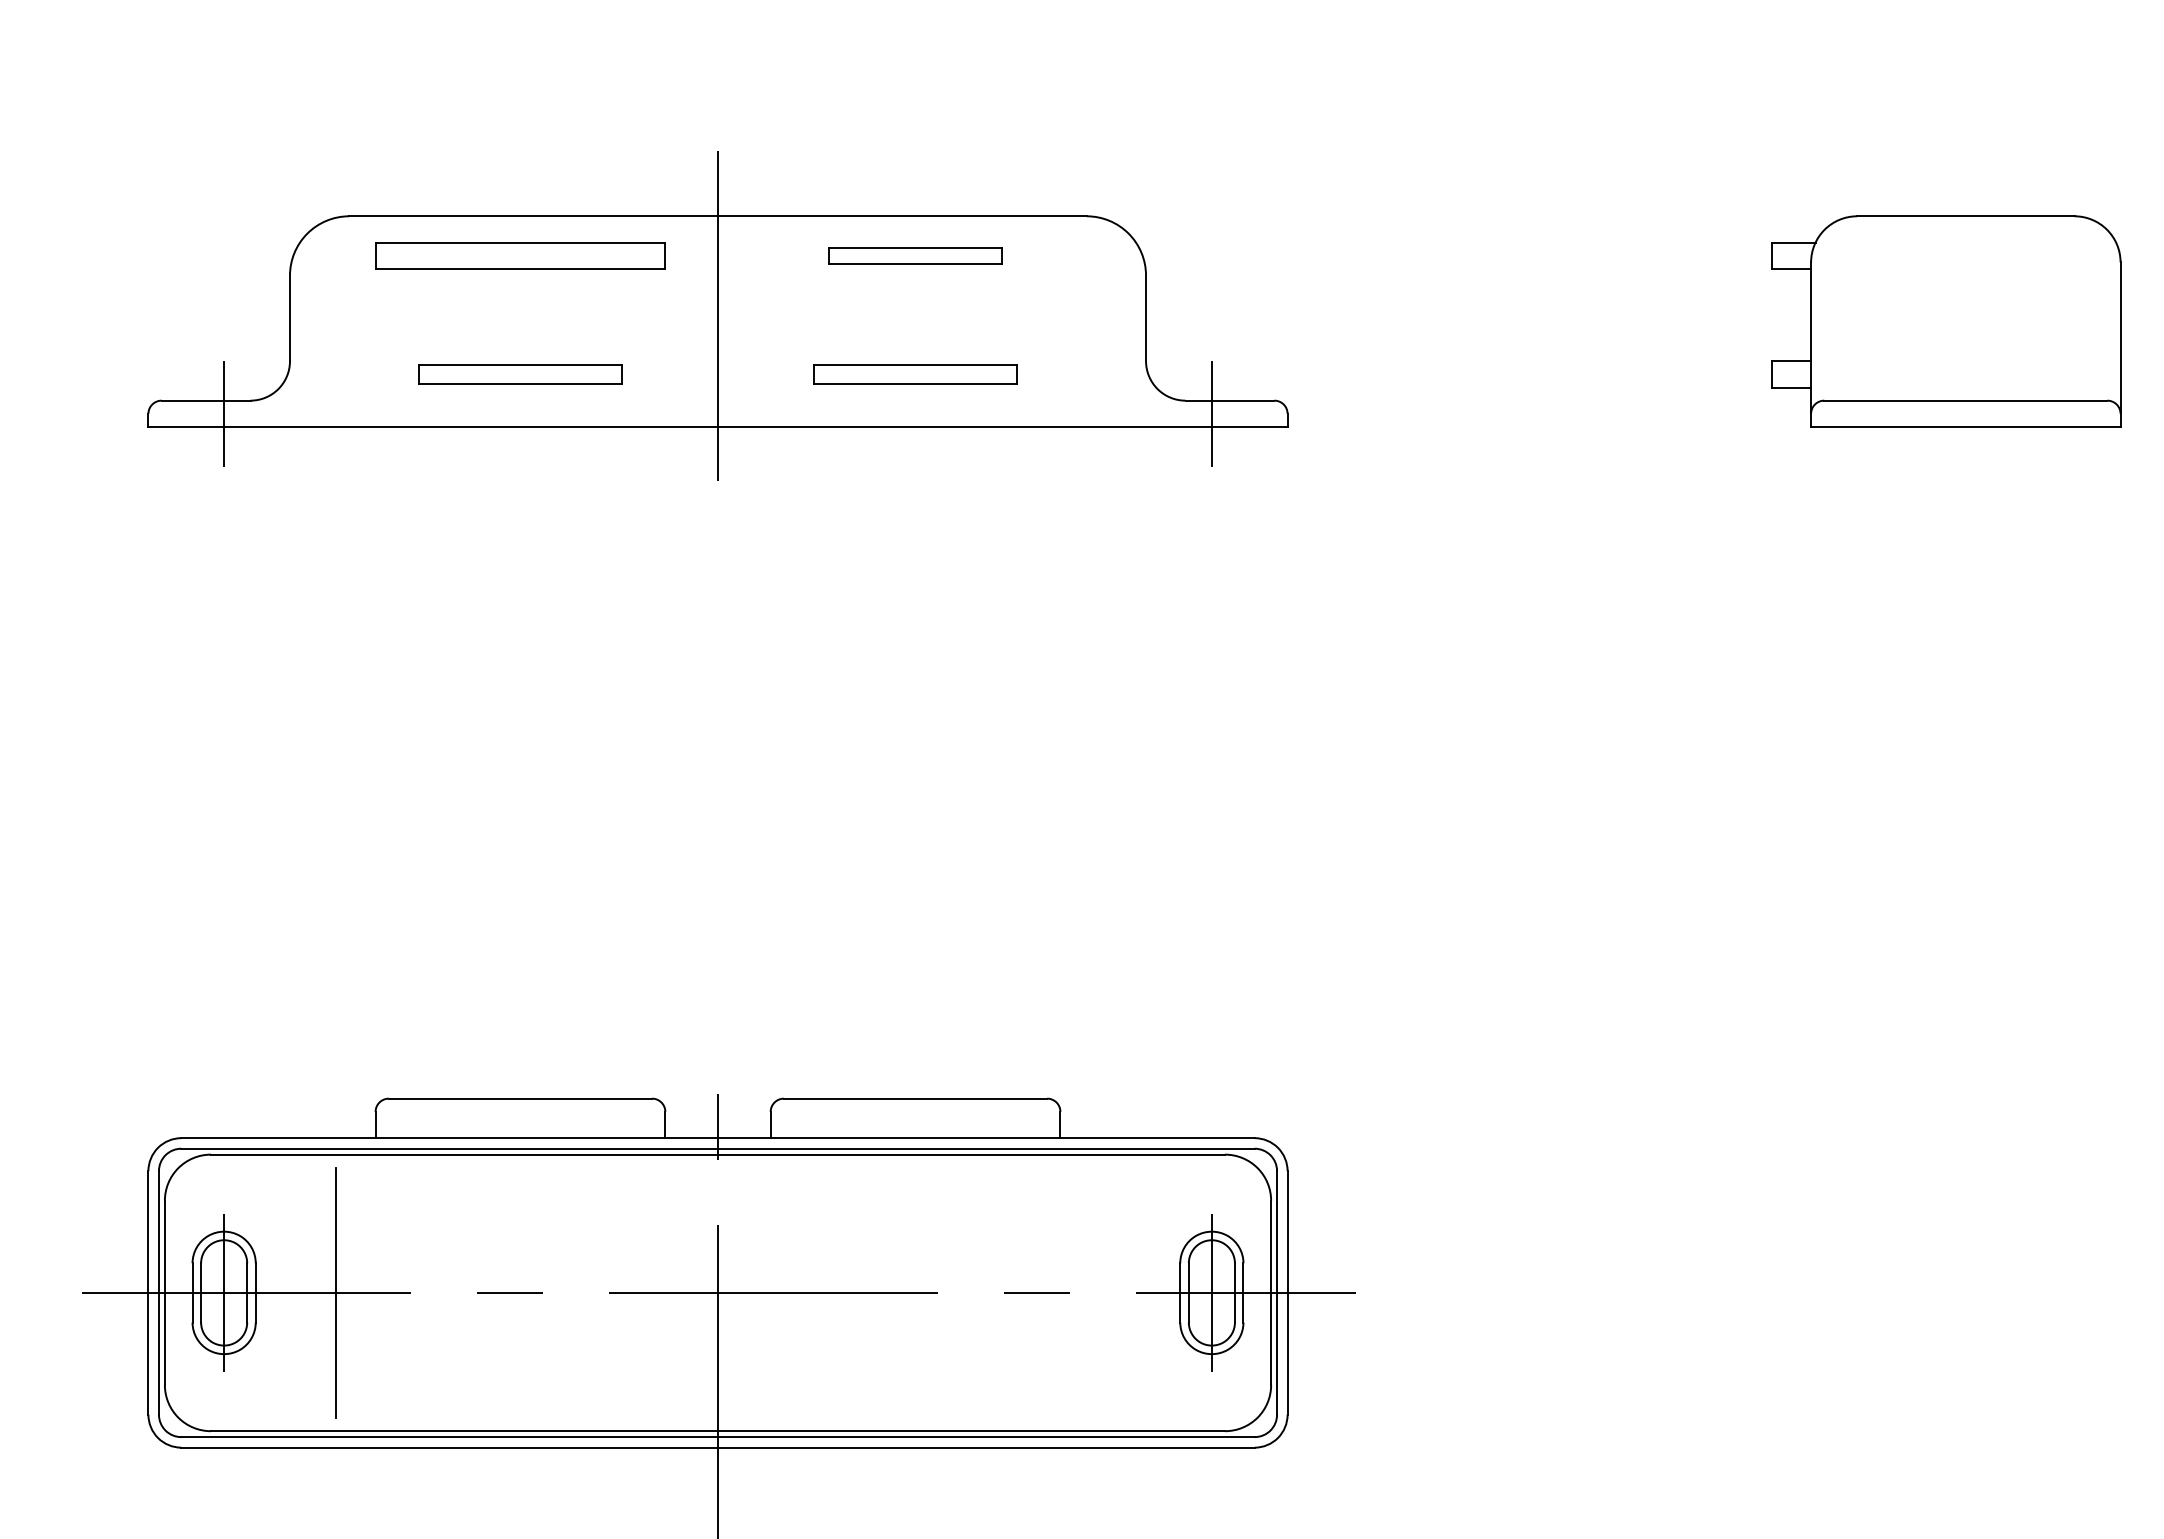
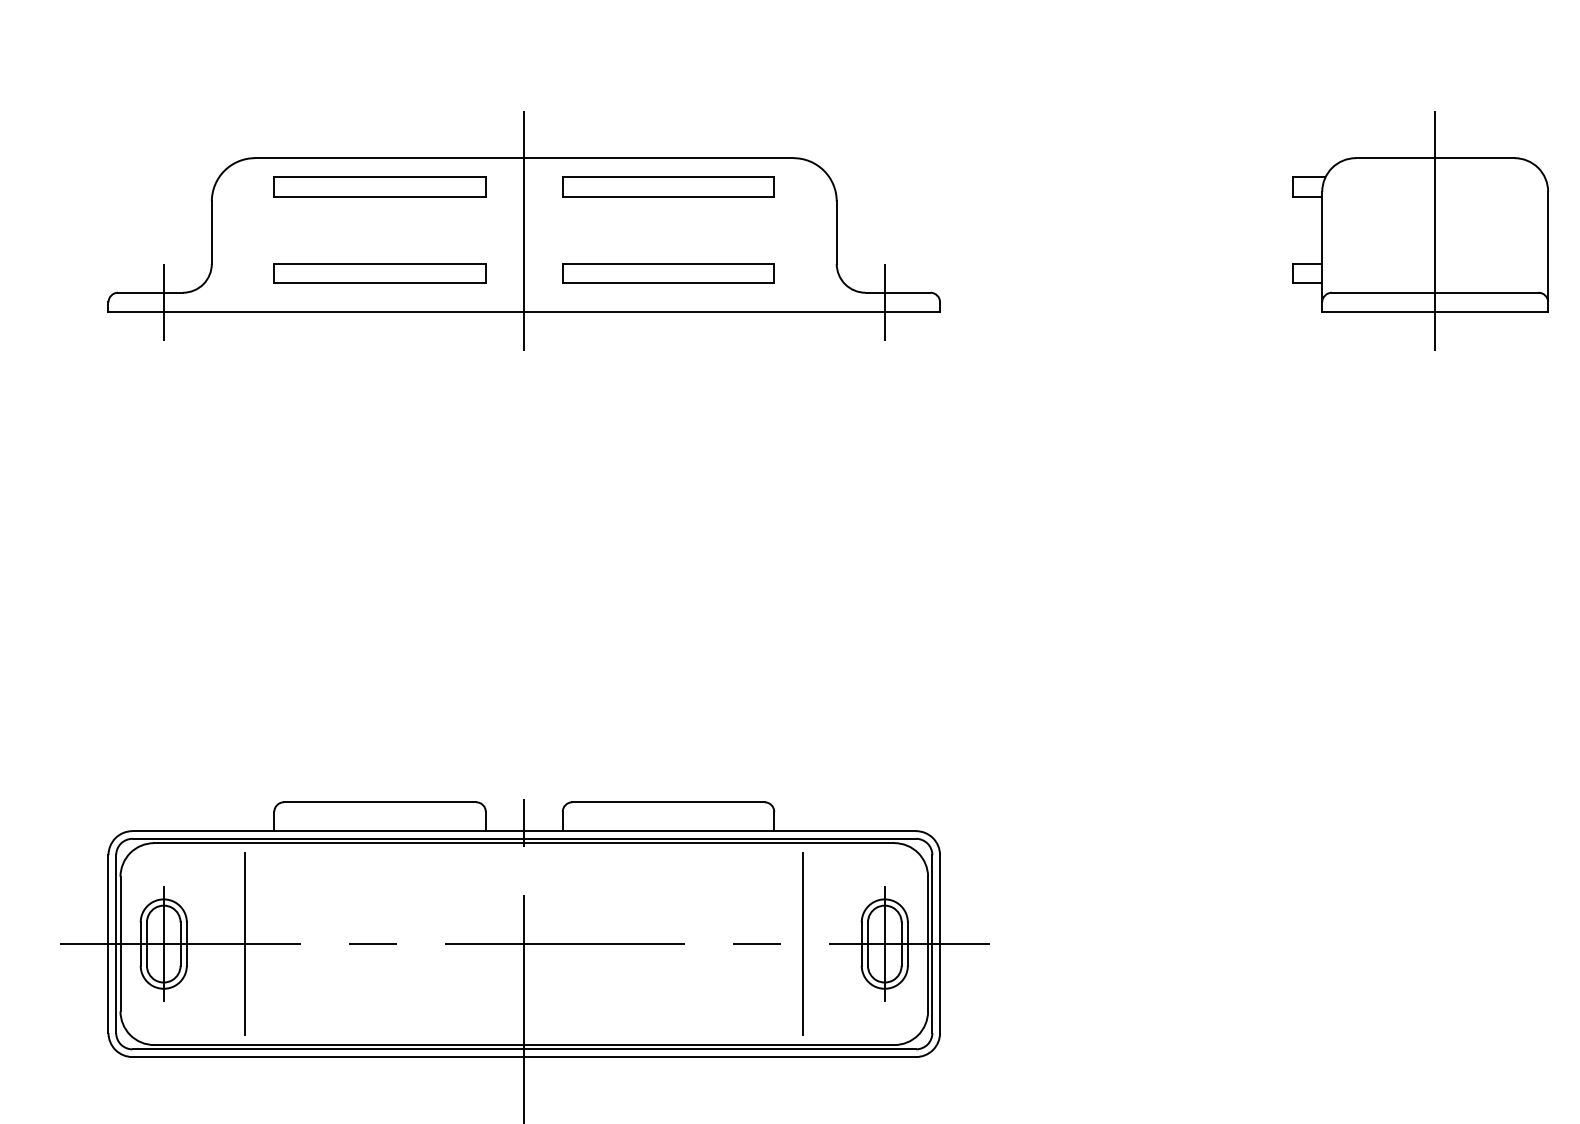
part: (915, 255) -> (668, 186), size x1.67
line: (1965, 322) -> (1434, 235), added
part: (520, 374) -> (380, 273), size x1.43
part: (915, 374) -> (668, 273), size x1.43
line: (1099, 1292) -> (802, 943), added

